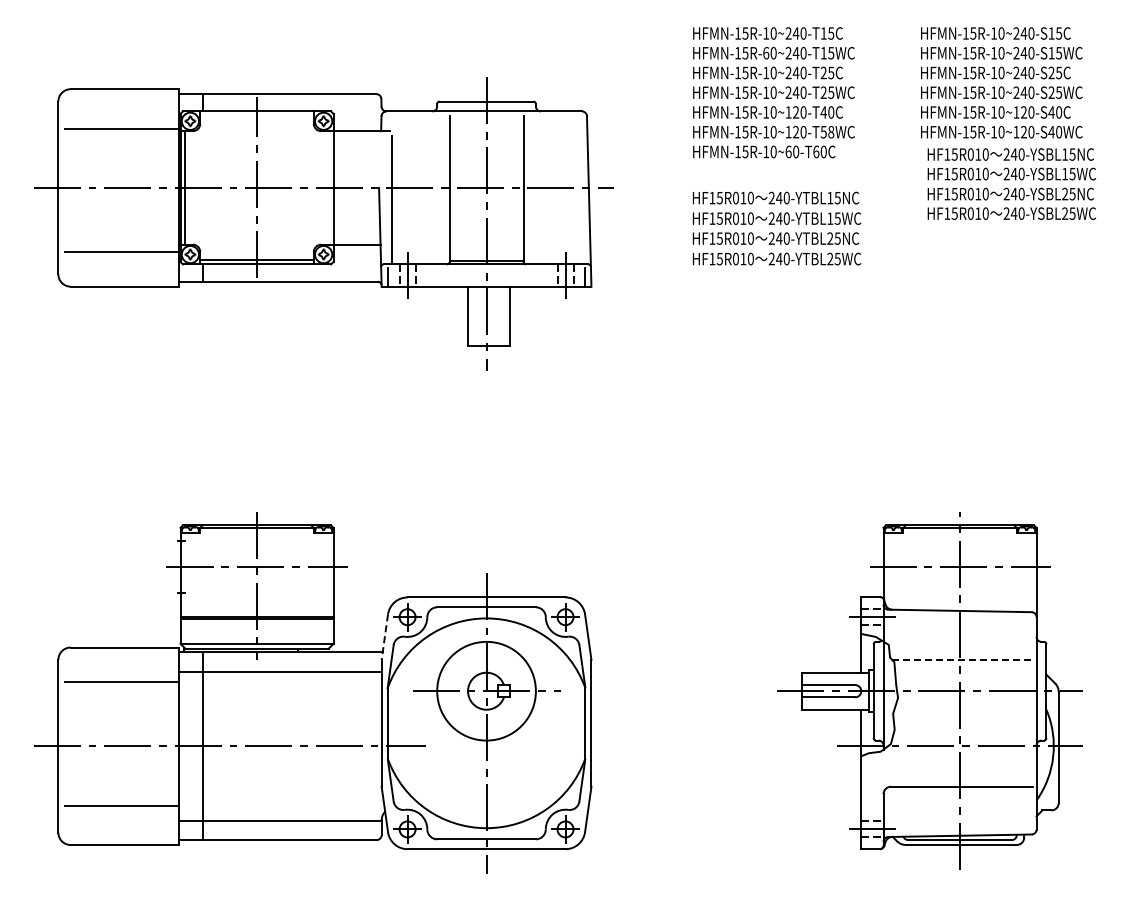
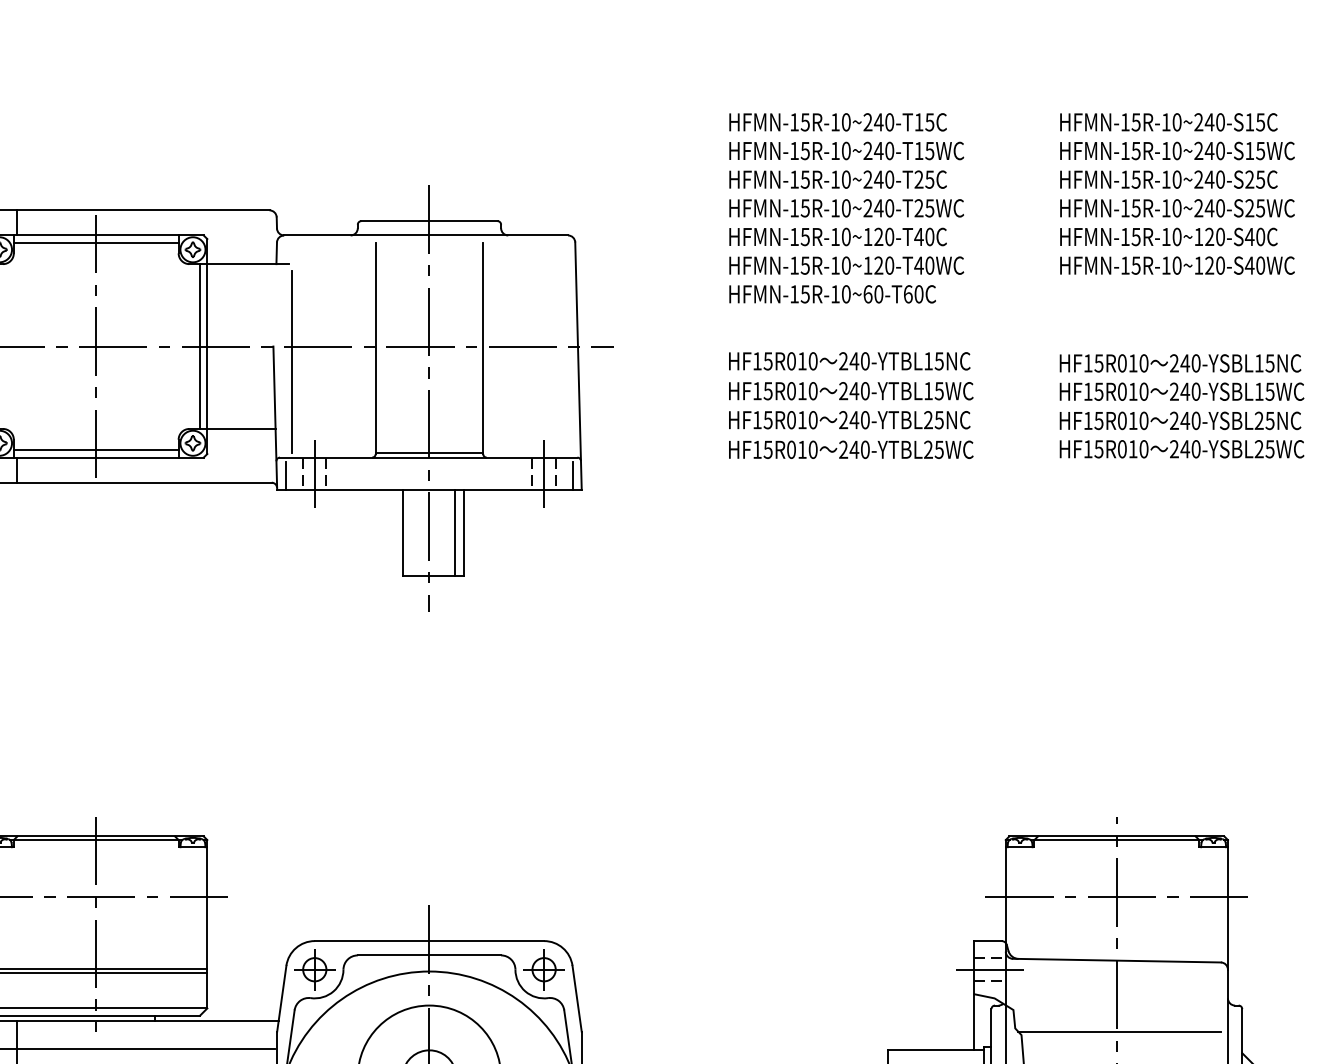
text: (766, 53) -> (835, 151), HFMN-15R-60~240-T15WC -> HFMN-15R-10~240-T15WC
line: (256, 116) -> (95, 242), added
text: (827, 132) -> (924, 266), HFMN-15R-10~120-T58WC -> HFMN-15R-10~120-T40WC
text: (1011, 183) -> (1181, 405), moved
line: (328, 187) -> (199, 345), added
line: (504, 315) -> (455, 531), added
line: (384, 637) -> (281, 999), dashed -> solid
line: (961, 659) -> (1118, 1031), dashed -> solid

